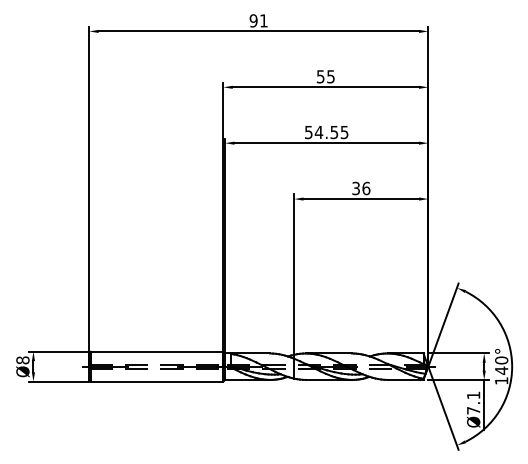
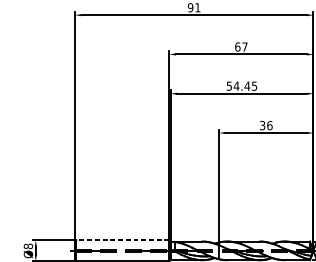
text: (325, 76) -> (241, 46), 55 -> 67
text: (334, 132) -> (247, 86), 54.55 -> 54.45
line: (156, 351) -> (122, 240), solid -> dashed

